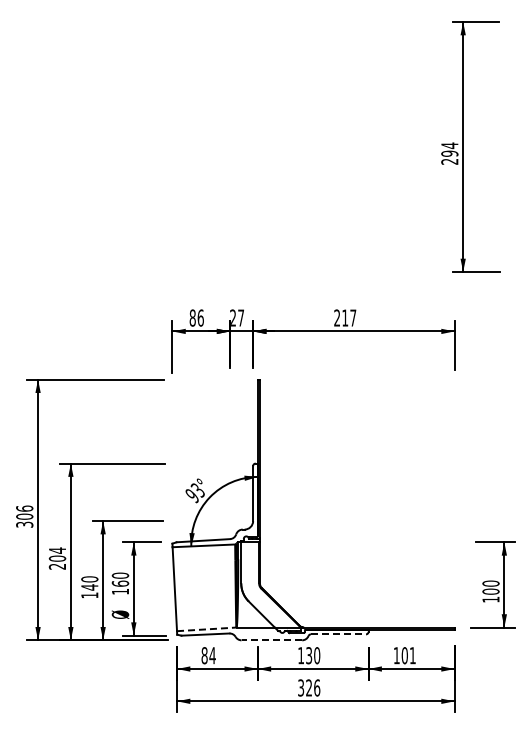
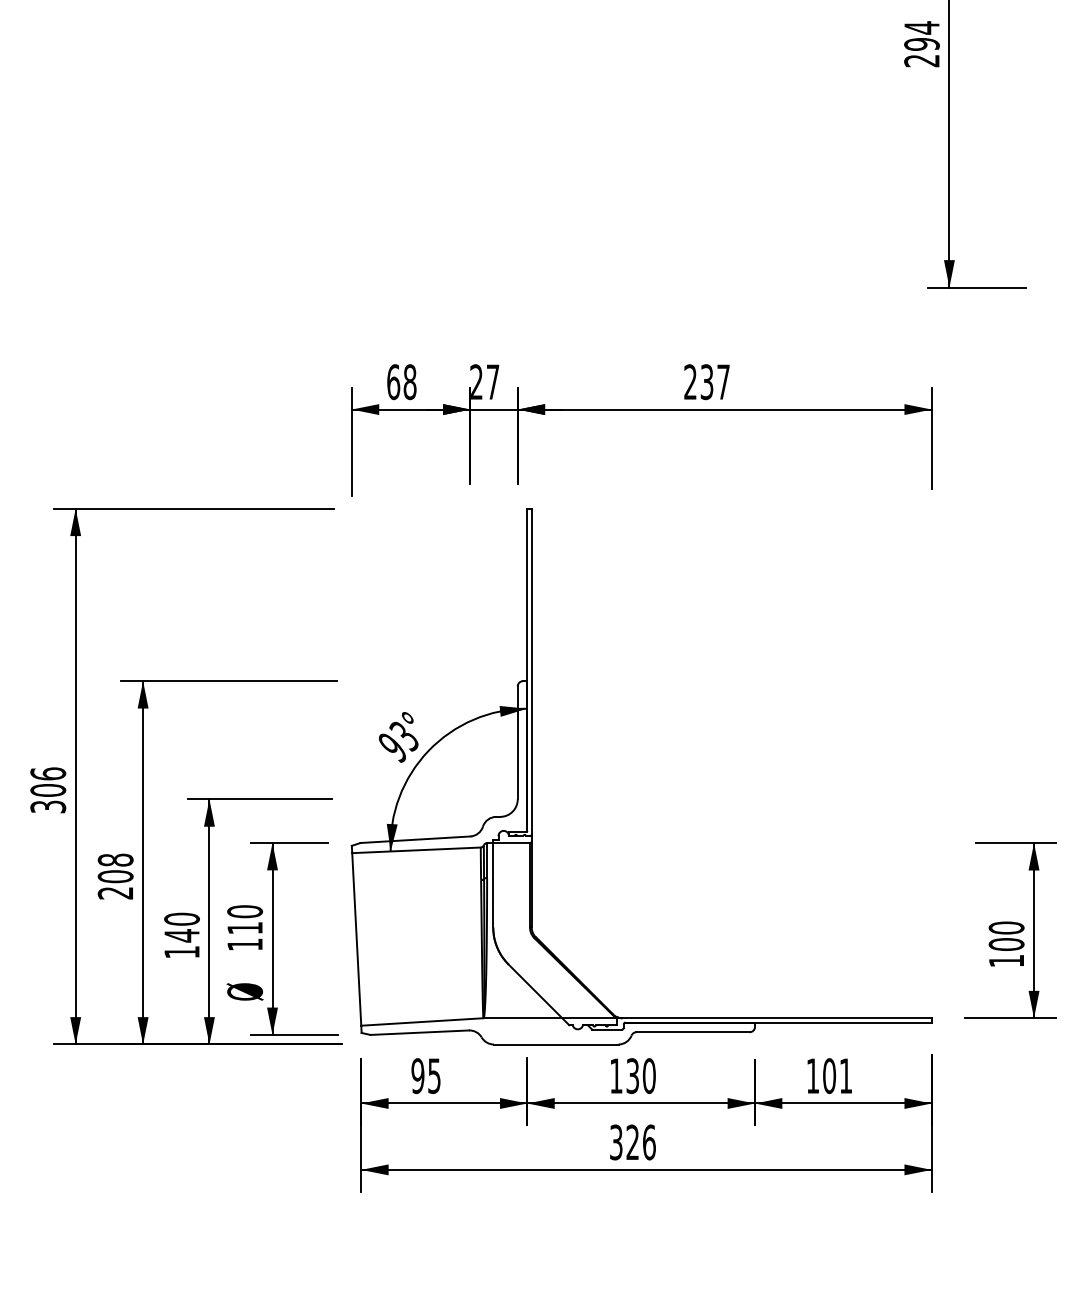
text: (196, 317) -> (401, 380), 86 -> 68
text: (345, 317) -> (707, 380), 217 -> 237
text: (57, 550) -> (115, 859), 204 -> 208
text: (120, 583) -> (245, 927), 160 -> 110
line: (206, 629) -> (421, 1022), dashed -> solid
line: (338, 634) -> (693, 1032), dashed -> solid
line: (271, 640) -> (555, 1044), dashed -> solid
text: (208, 655) -> (425, 1075), 84 -> 95

